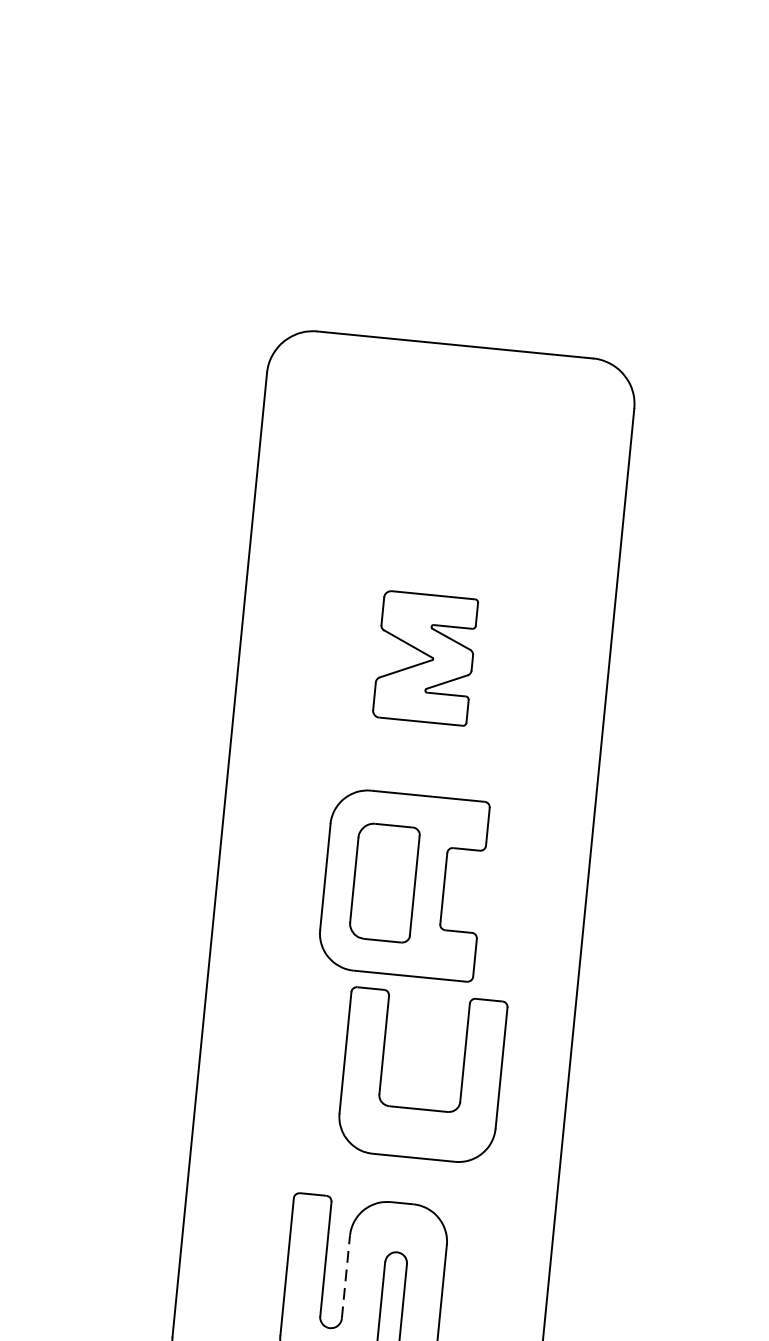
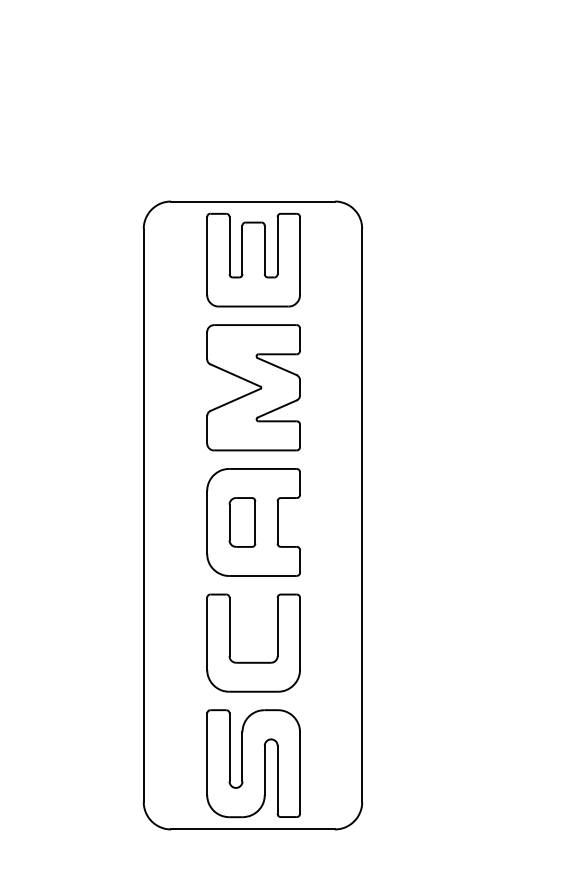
part: (446, 444) -> (253, 260), added
part: (425, 657) -> (253, 387), size x1.67
part: (384, 882) -> (242, 522), size x0.71
part: (418, 1106) -> (253, 661), moved
line: (346, 1276) -> (242, 756), dashed -> solid

